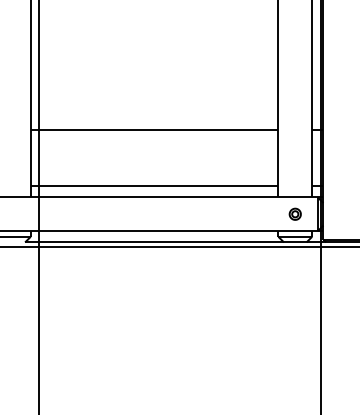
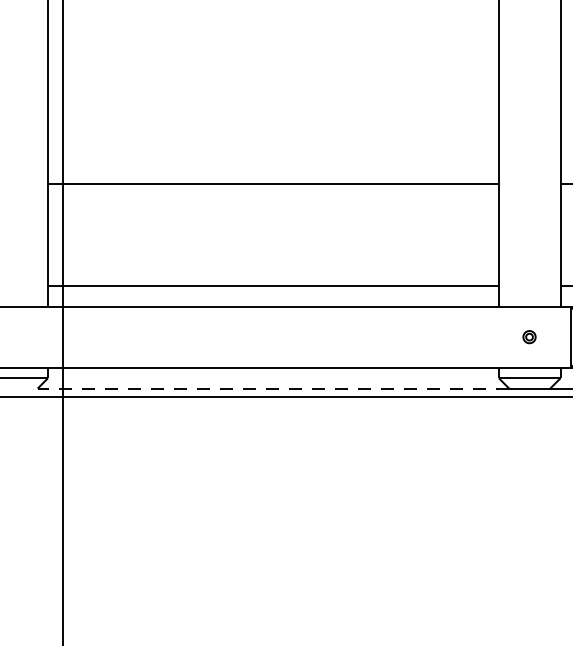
part: (294, 213) -> (528, 335), size x0.6
line: (154, 242) -> (273, 388), solid -> dashed

